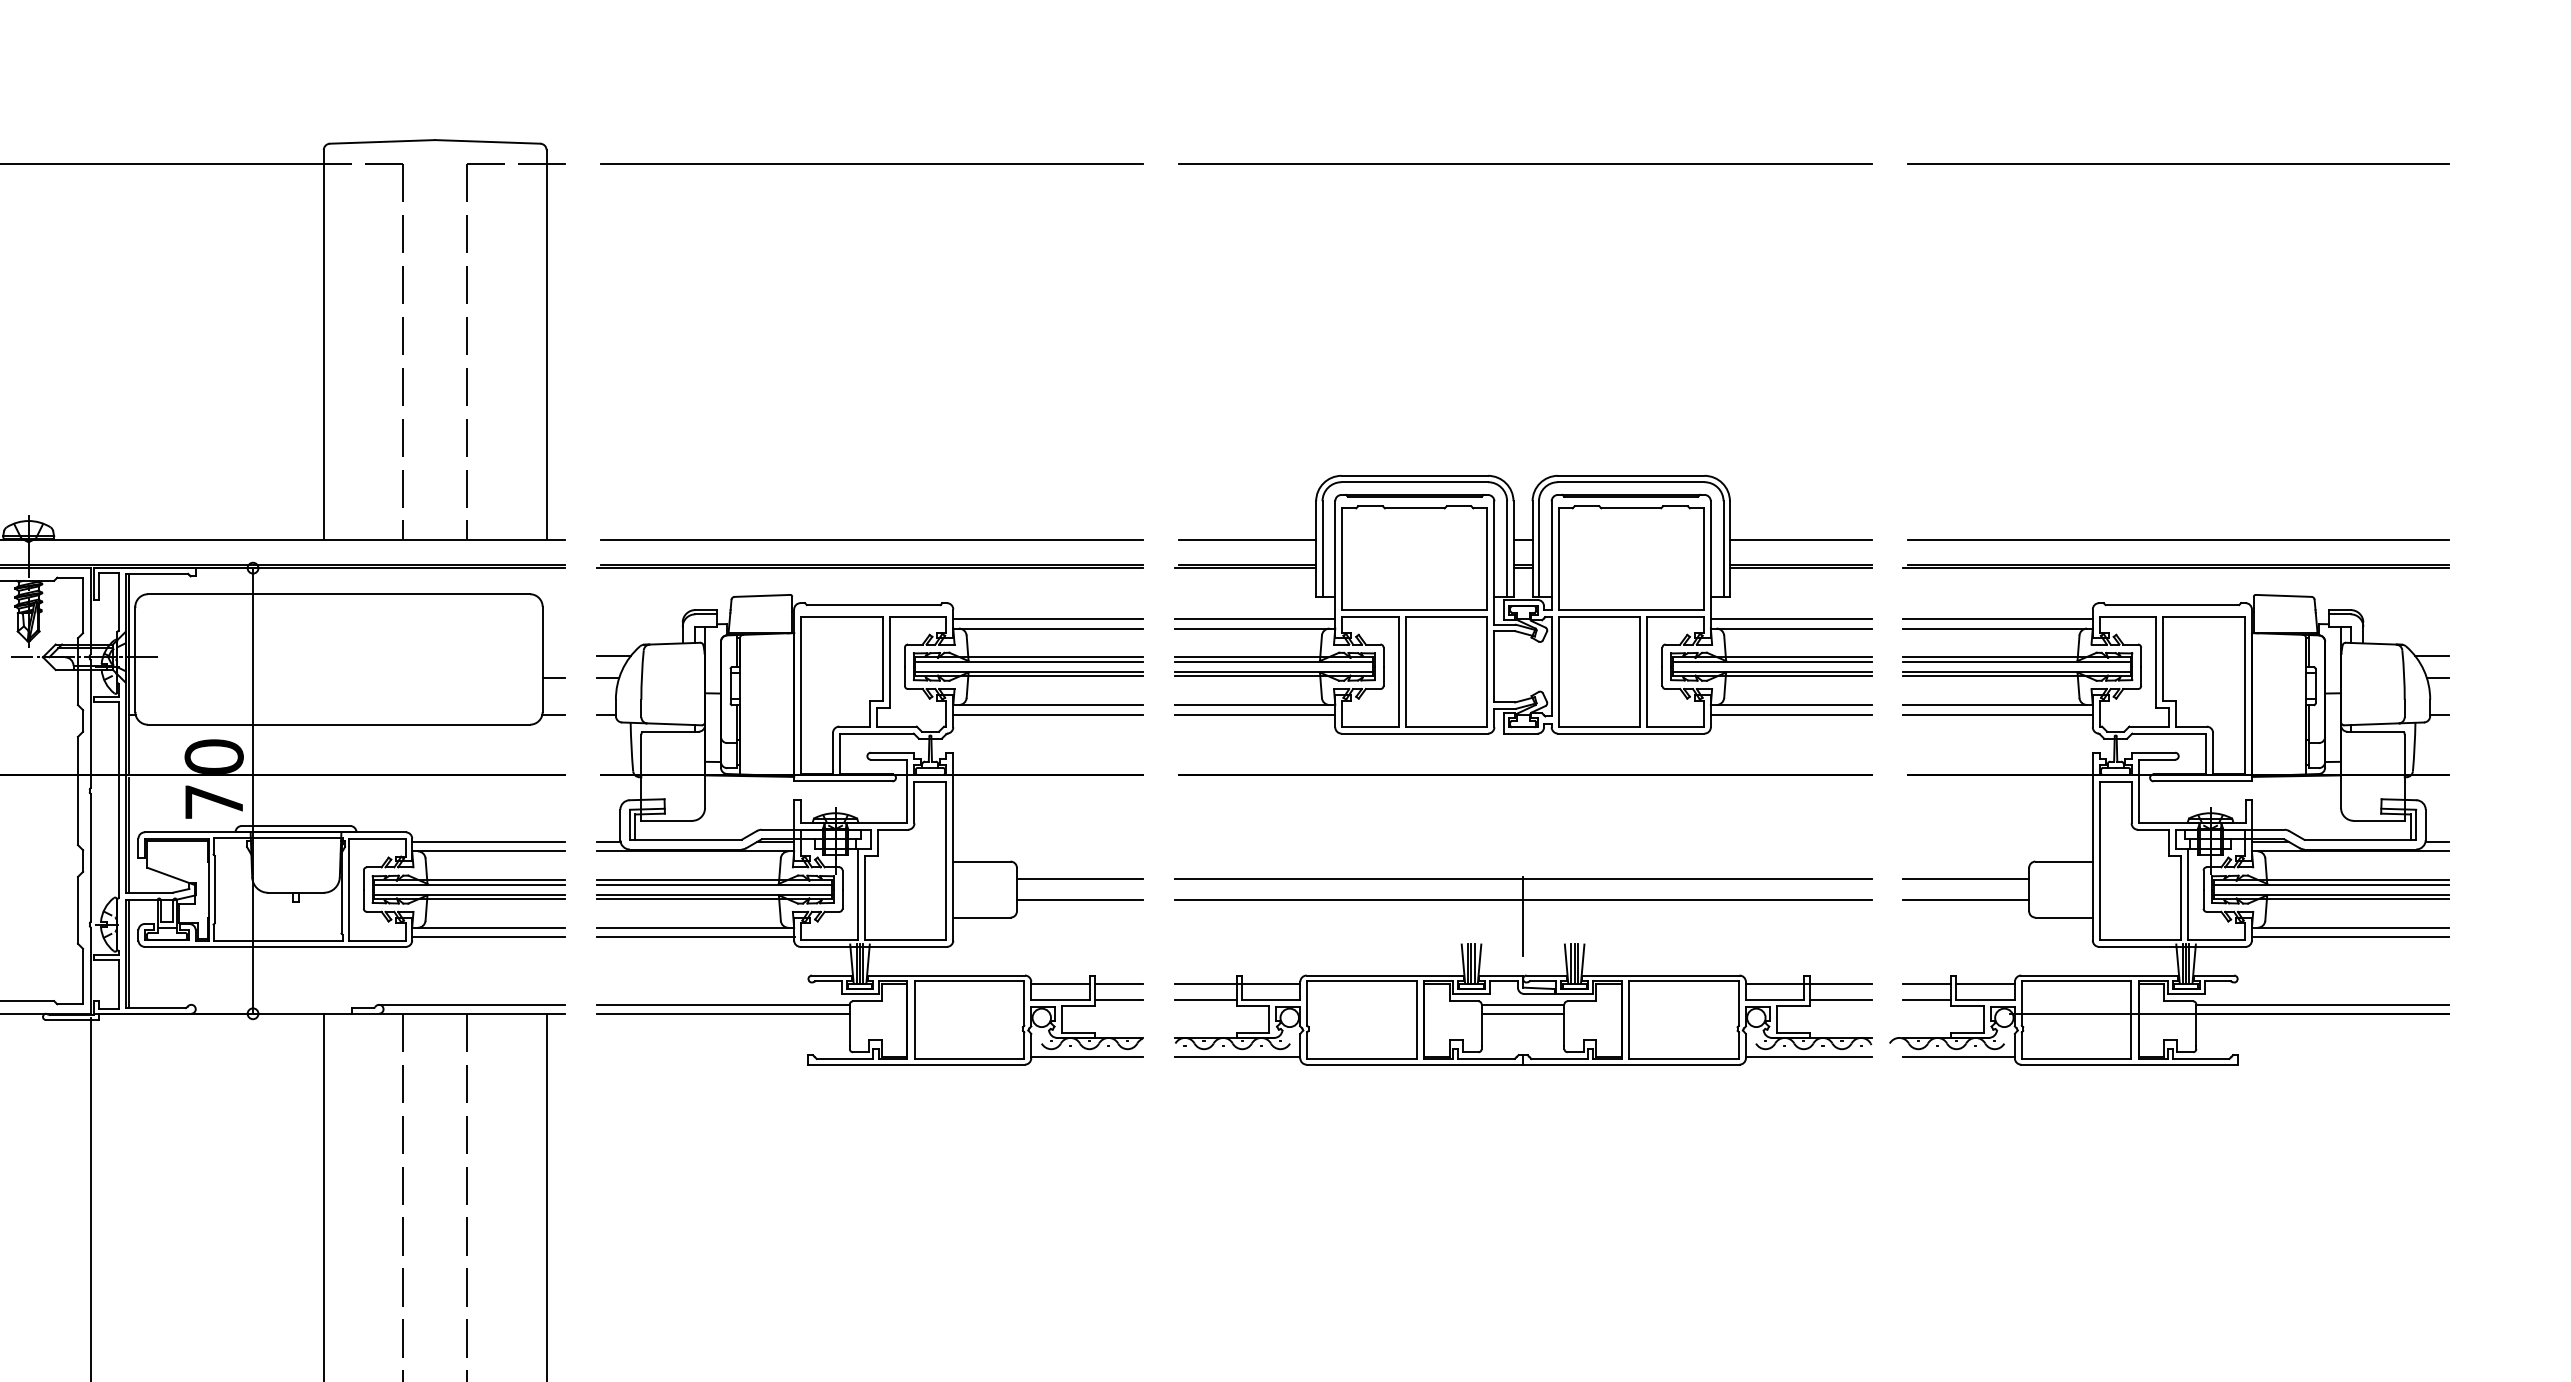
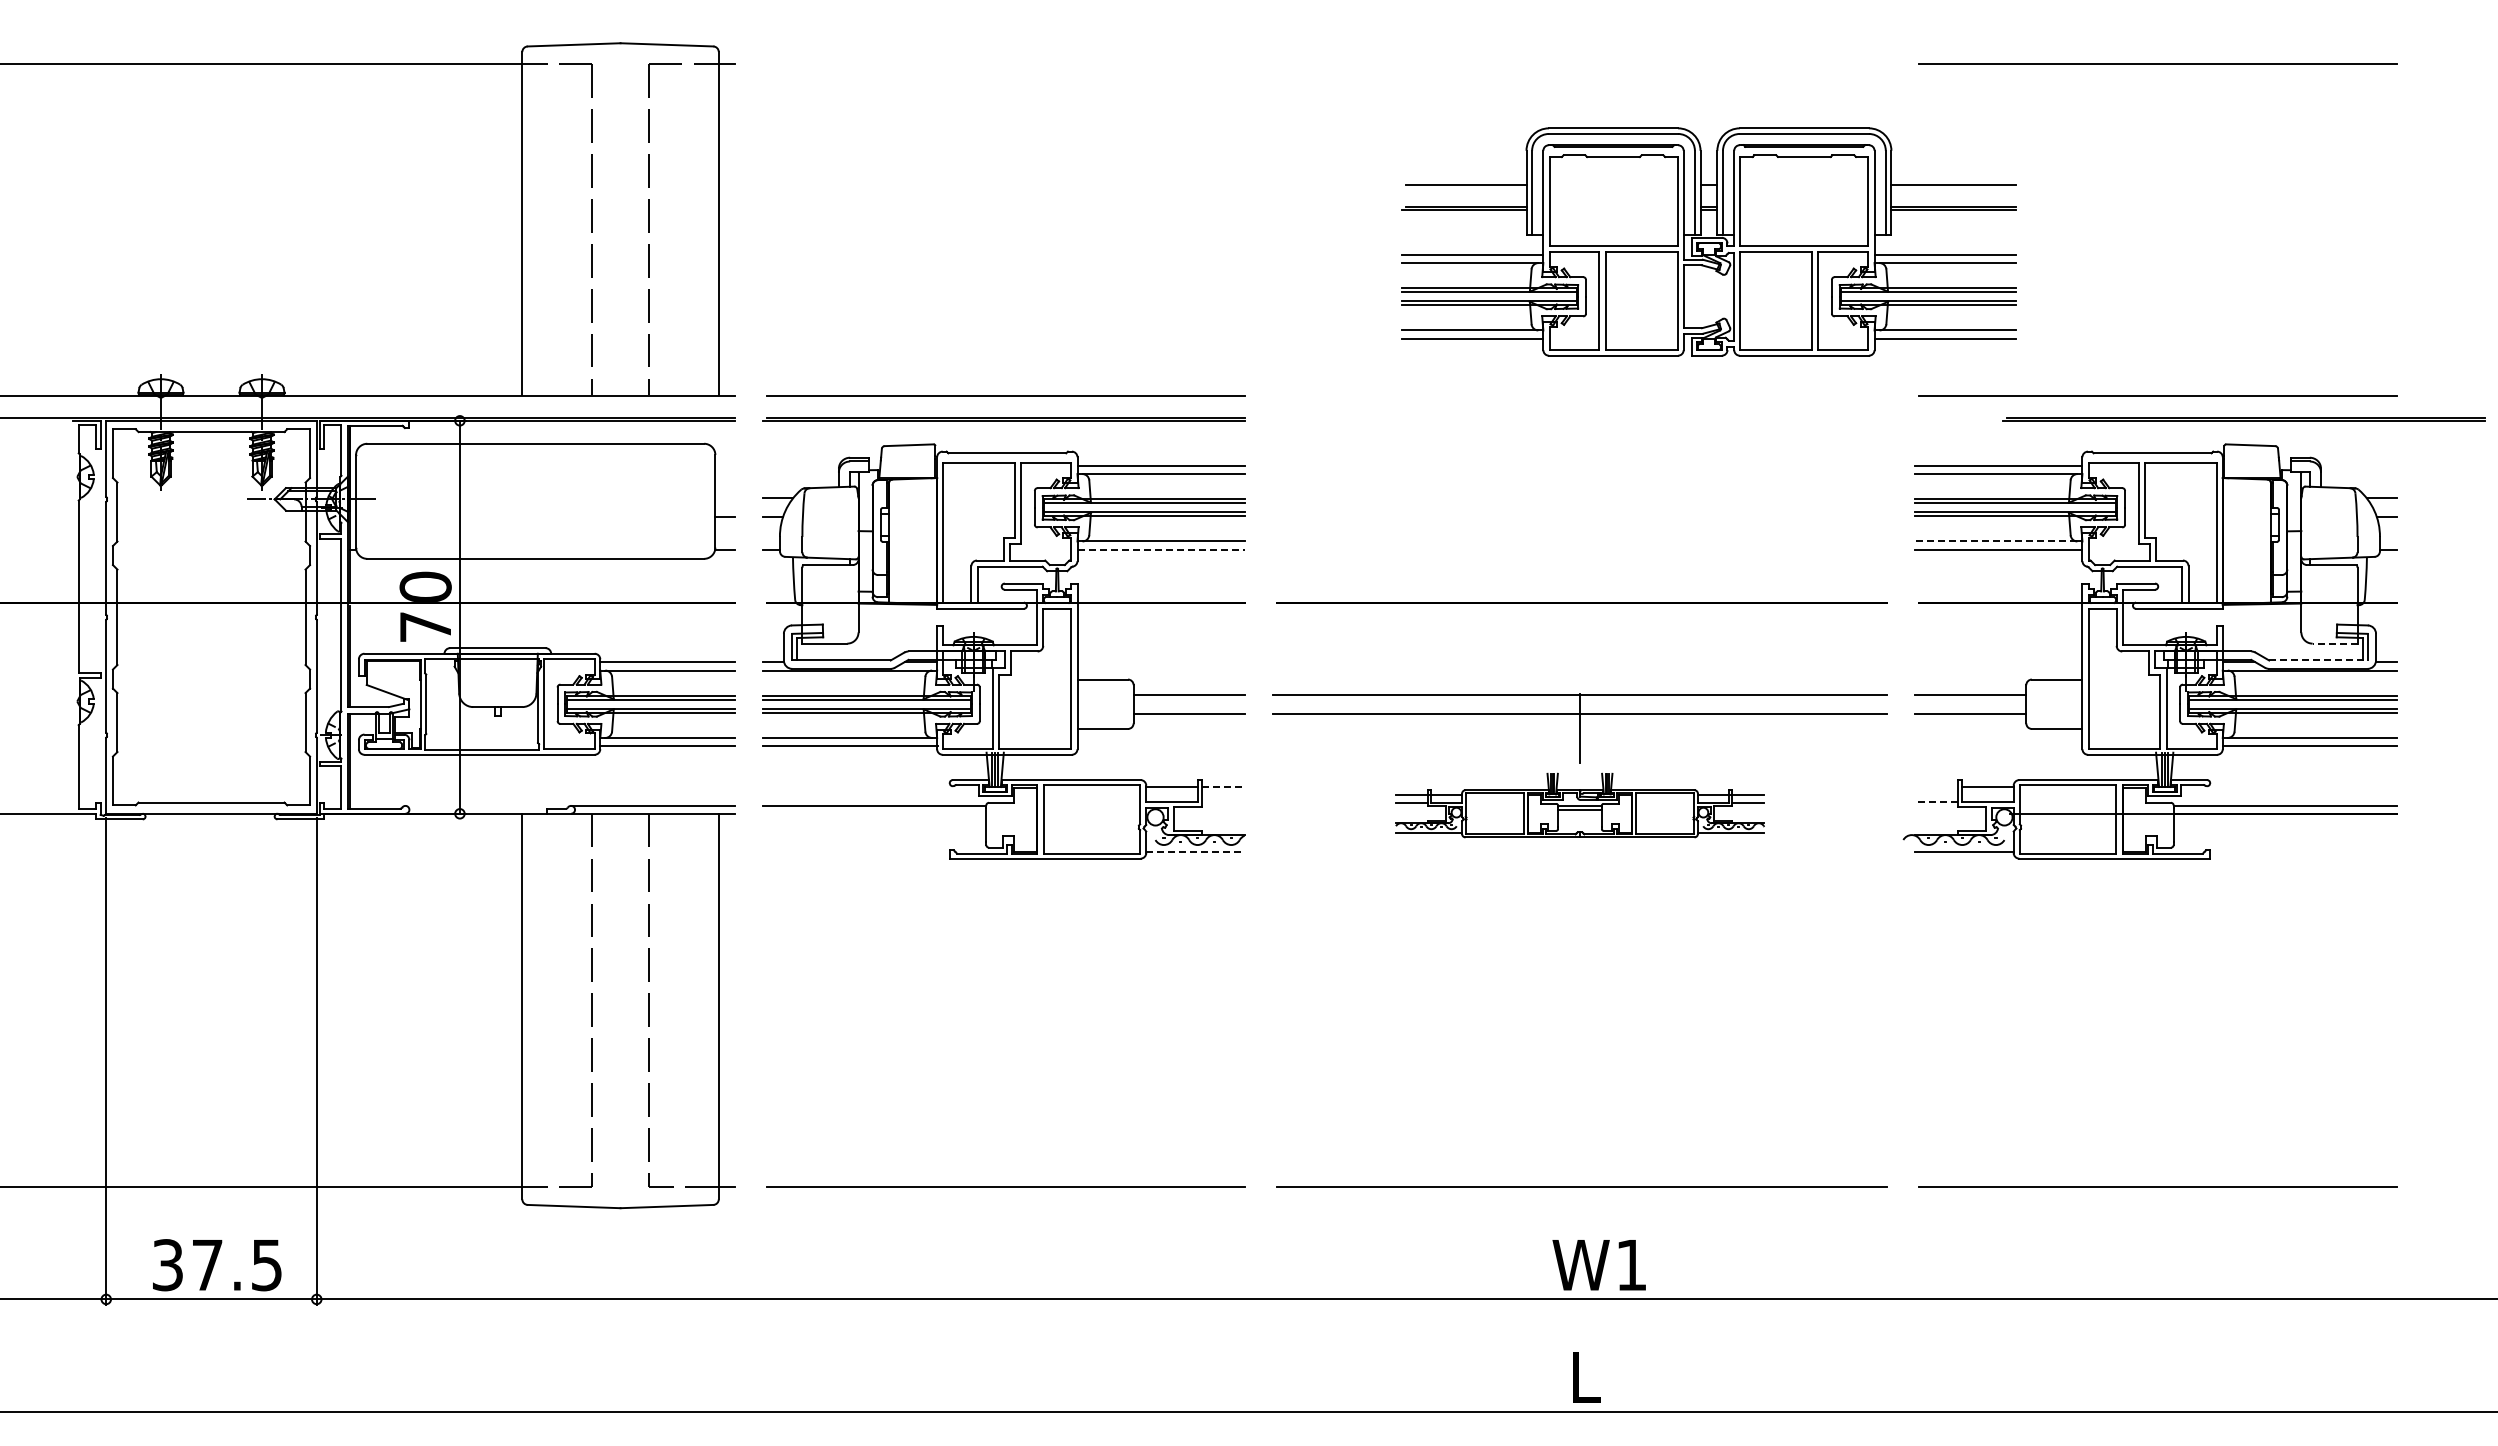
line: (871, 163) -> (1005, 63), removed
line: (1524, 164) -> (1581, 64), removed
line: (2175, 565) -> (2243, 418), moved
part: (1522, 604) -> (1708, 241), moved
line: (1995, 705) -> (1996, 541), solid -> dashed
line: (1048, 714) -> (1161, 549), solid -> dashed
line: (2378, 820) -> (2334, 643), solid -> dashed
line: (2360, 839) -> (2318, 660), solid -> dashed
line: (1118, 983) -> (1223, 787), solid -> dashed
line: (1927, 983) -> (1936, 787), removed
line: (1118, 999) -> (1223, 801), removed
line: (1926, 999) -> (1935, 801), solid -> dashed
part: (1522, 1004) -> (1579, 805), size x0.6
line: (723, 1013) -> (874, 813), removed
line: (1087, 1056) -> (1195, 851), solid -> dashed

